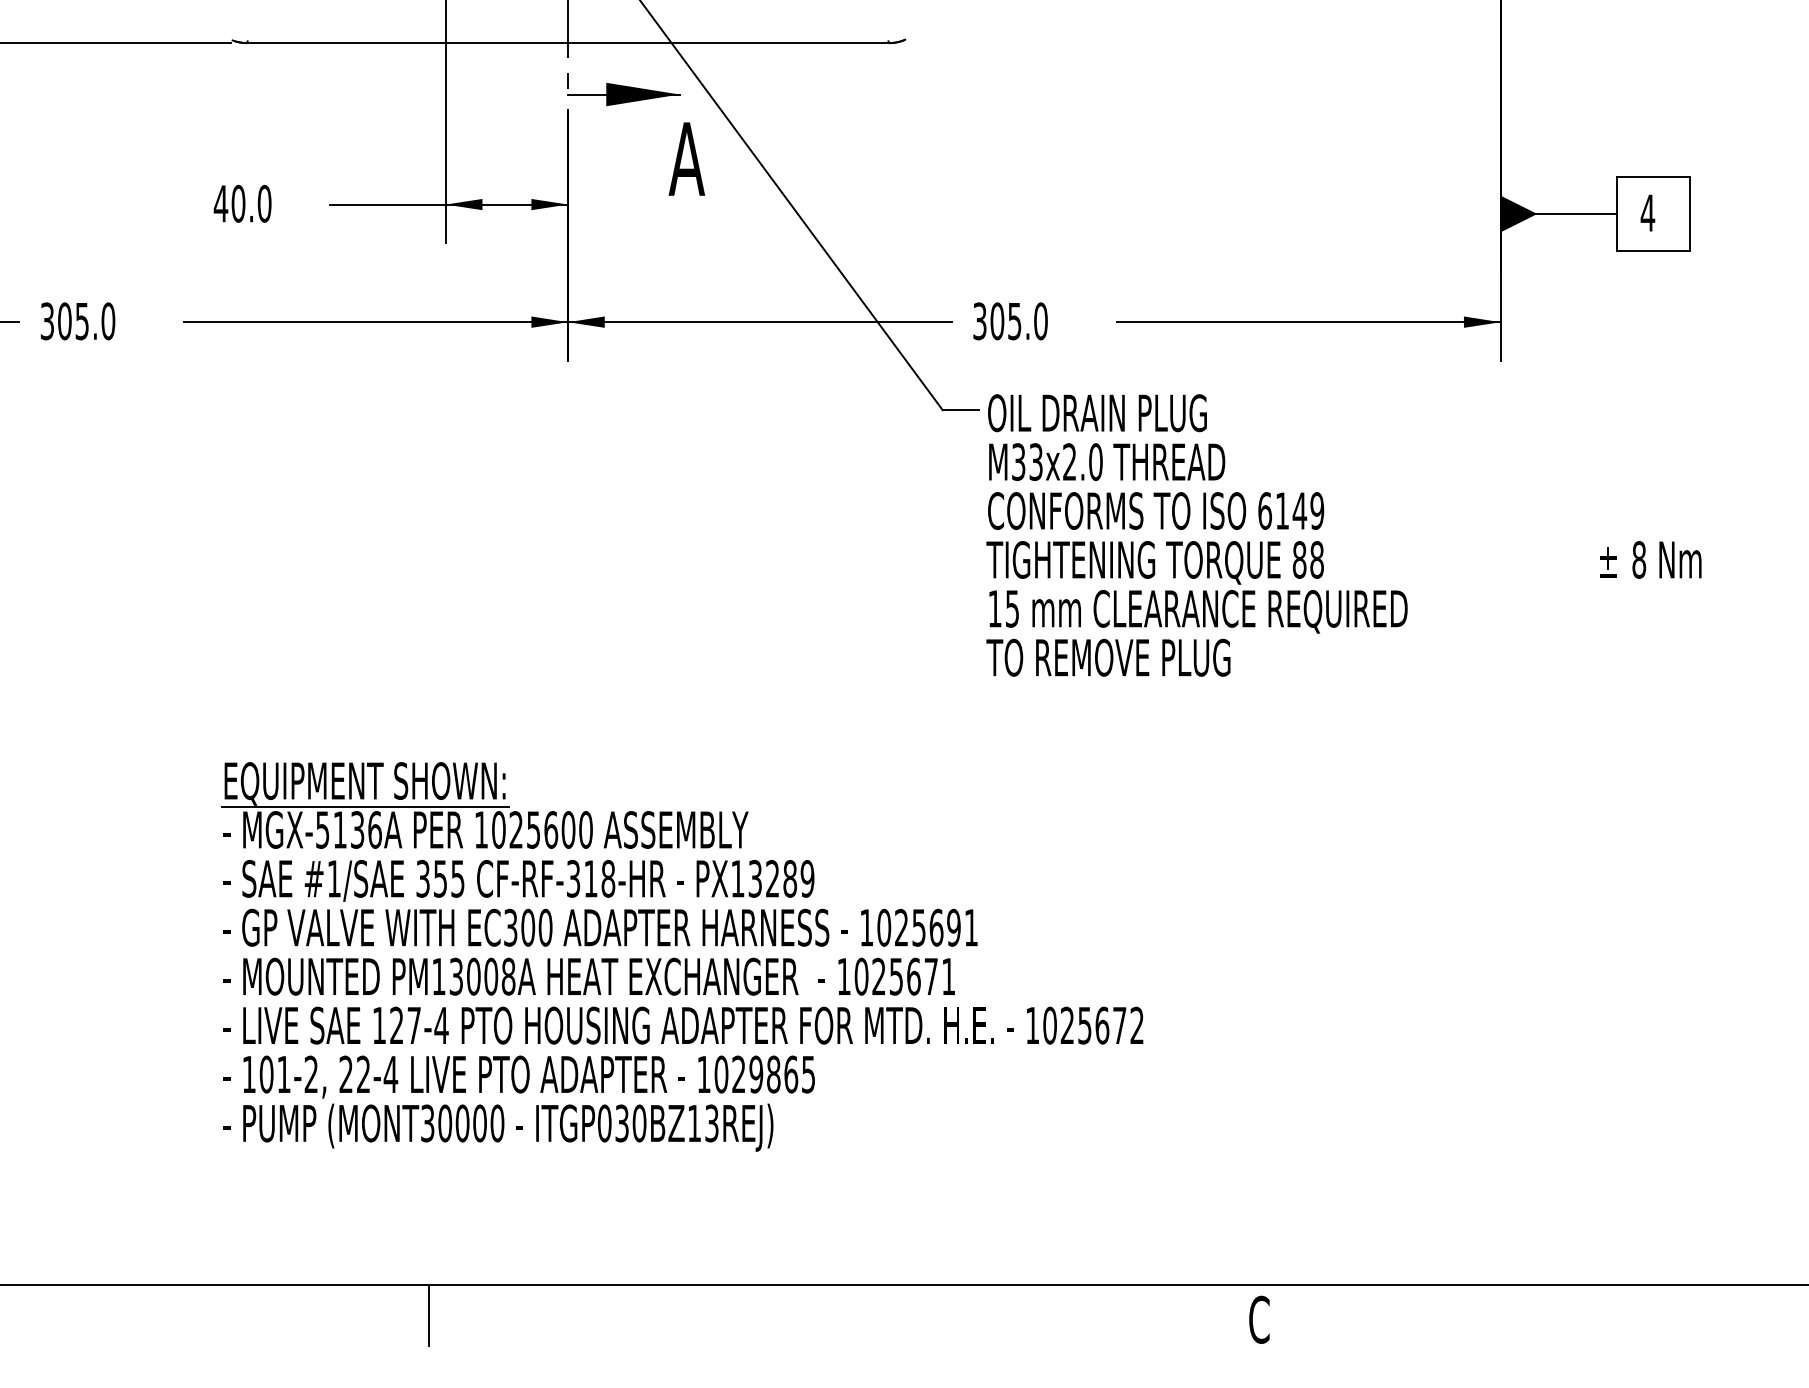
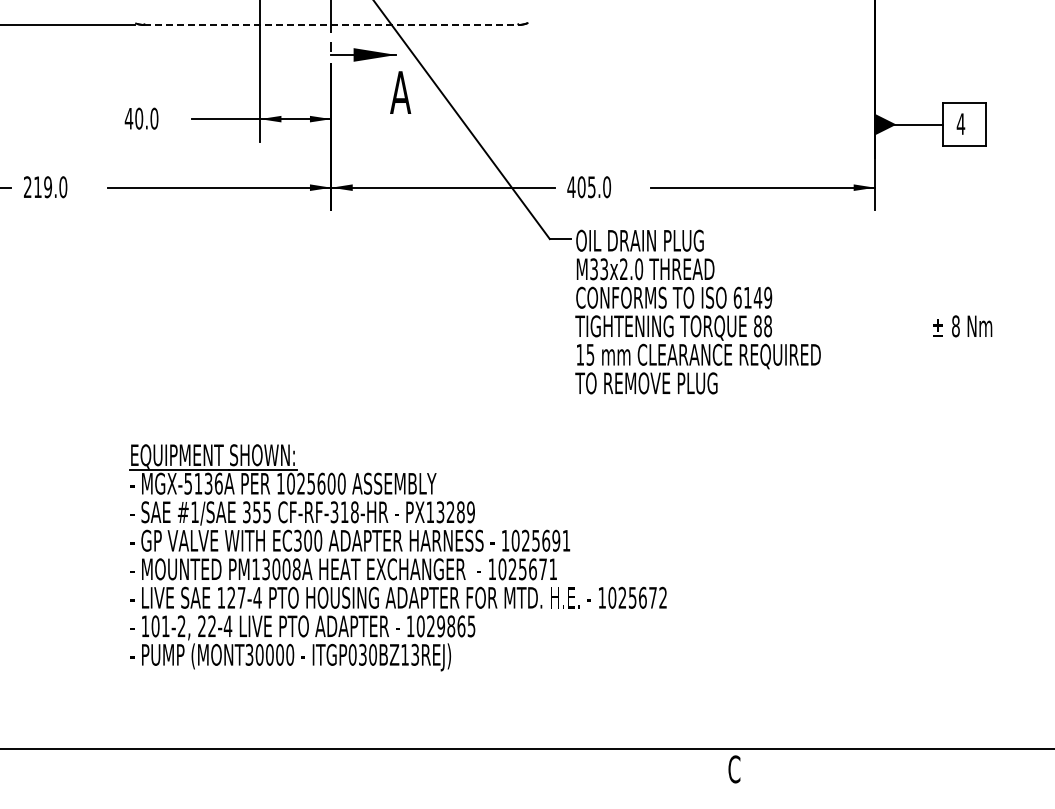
line: (568, 43) -> (331, 25), solid -> dashed
text: (64, 321) -> (37, 187), 305.0 -> 219.0
text: (979, 321) -> (571, 187), 305.0 -> 405.0
line: (429, 1314) -> (250, 766), removed

